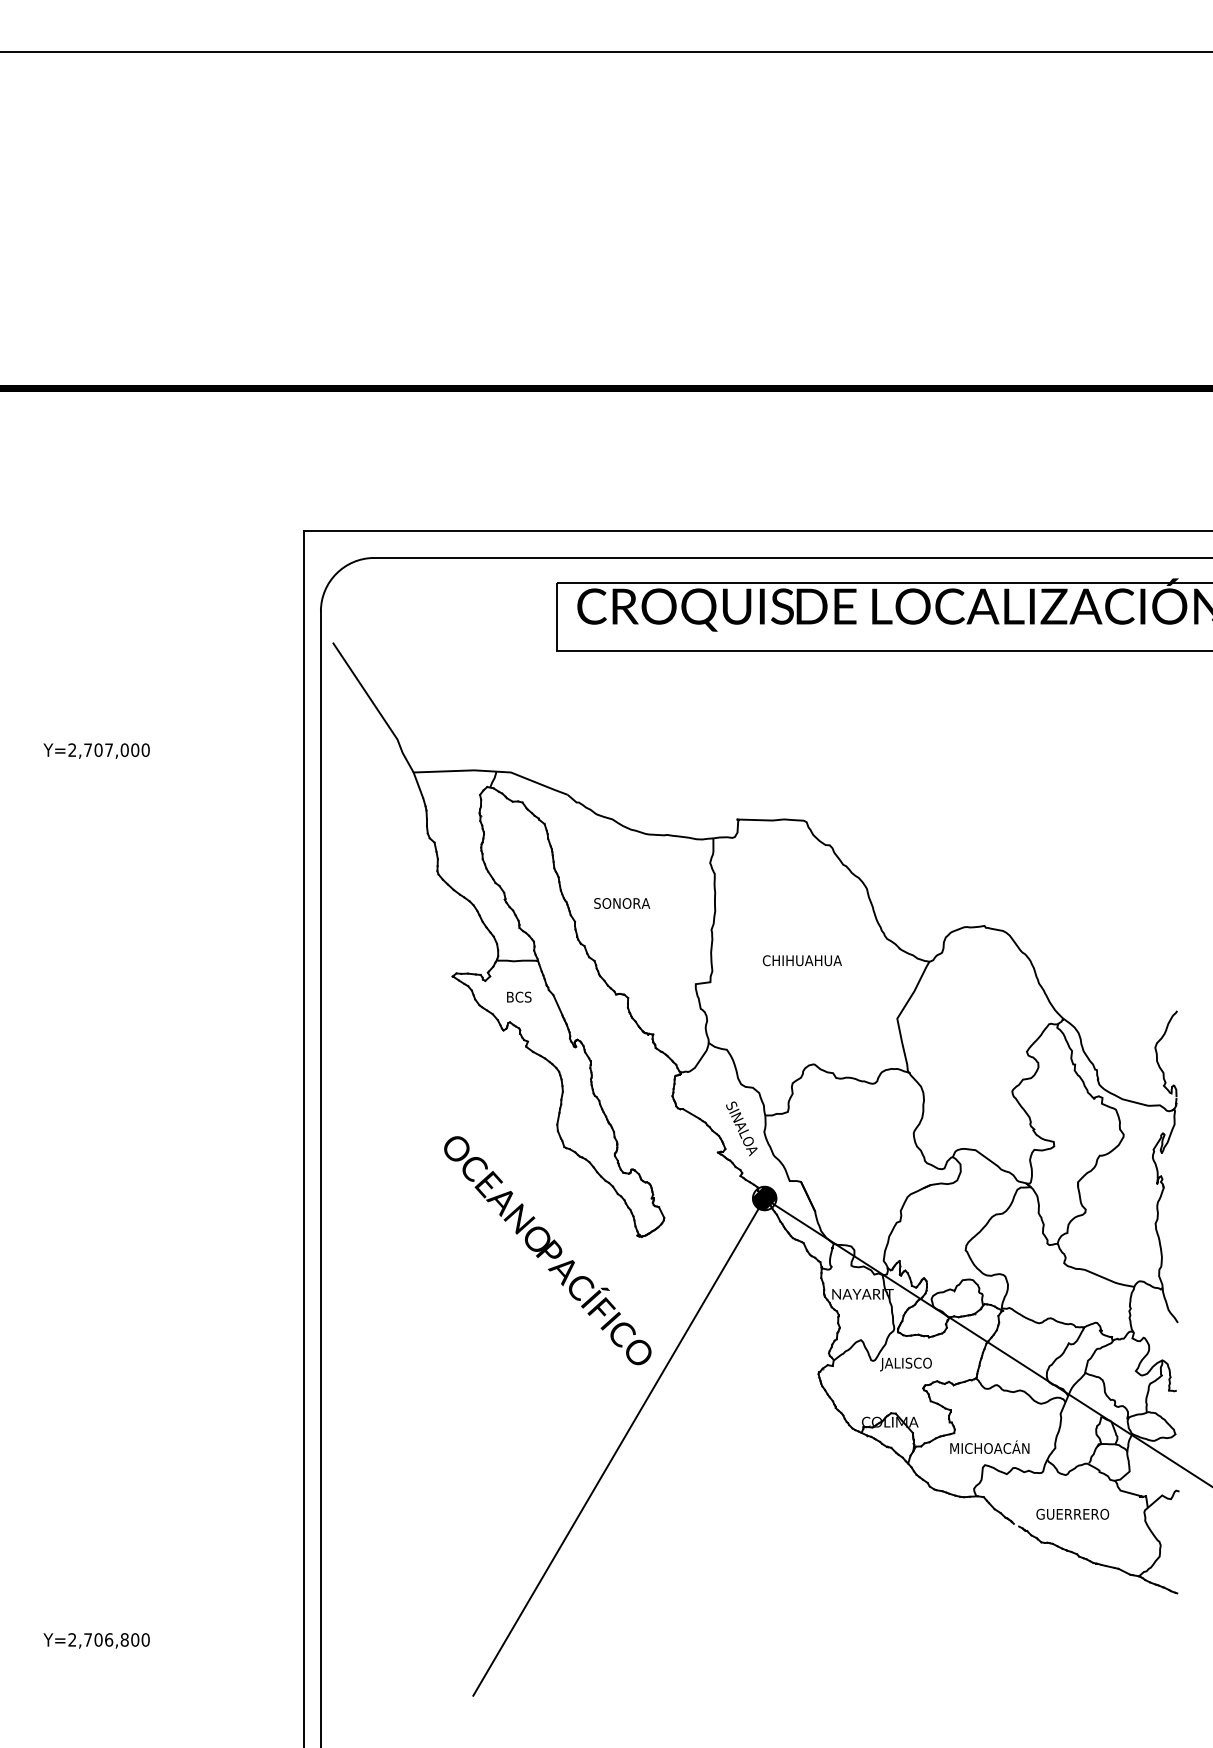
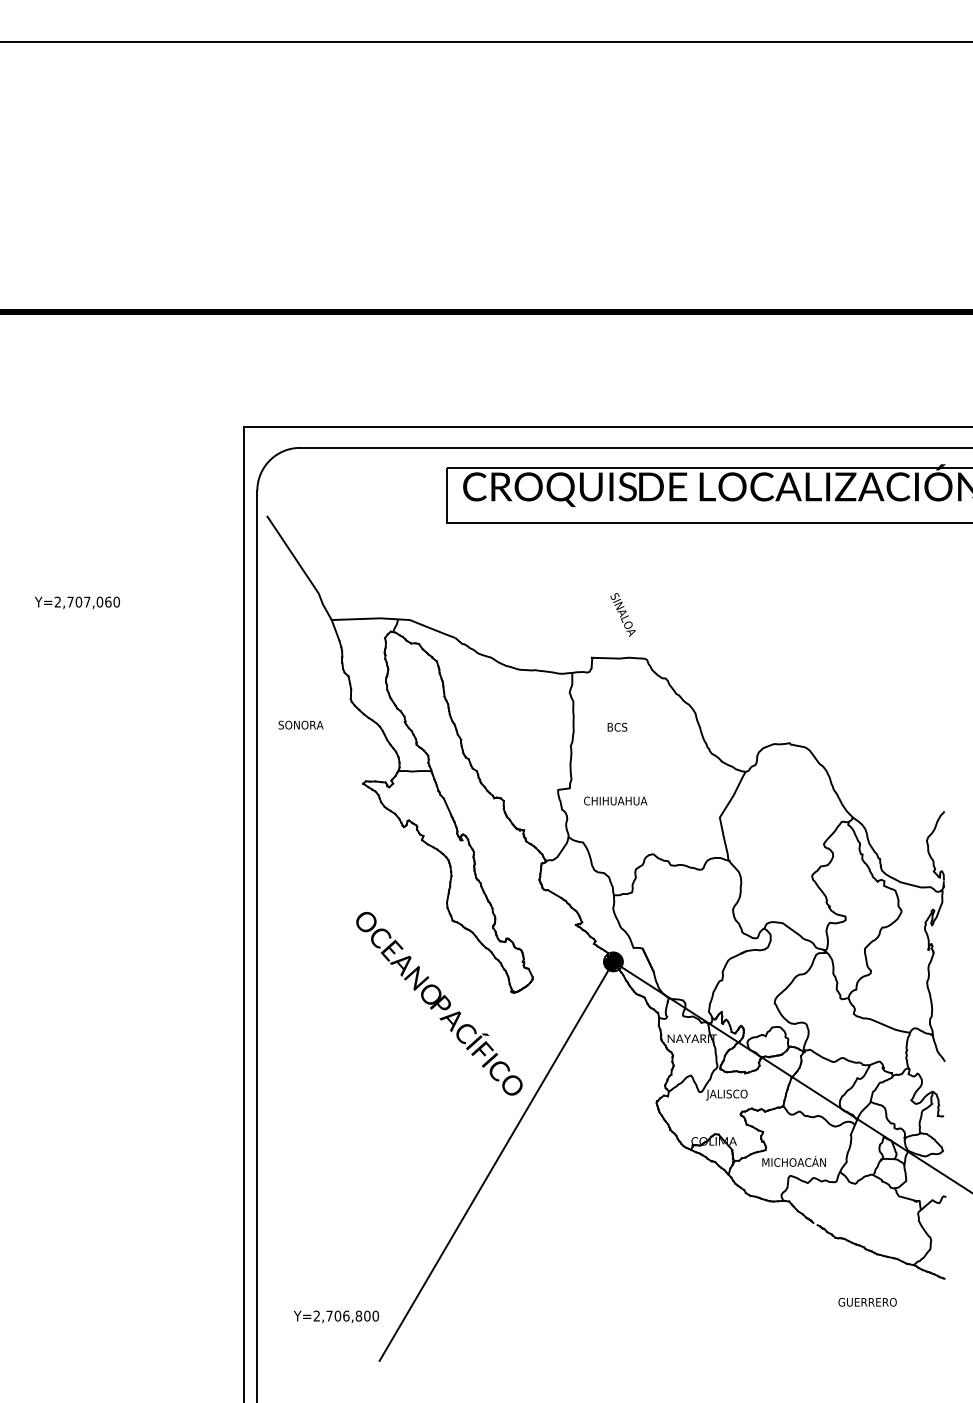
text: (135, 749) -> (108, 601), Y=2,707,000 -> Y=2,707,060
text: (621, 902) -> (300, 724), moved
text: (802, 959) -> (615, 800), moved
text: (519, 997) -> (617, 727), moved
text: (741, 1128) -> (622, 614), moved
text: (1072, 1514) -> (867, 1302), moved
text: (96, 1640) -> (336, 1316), moved

